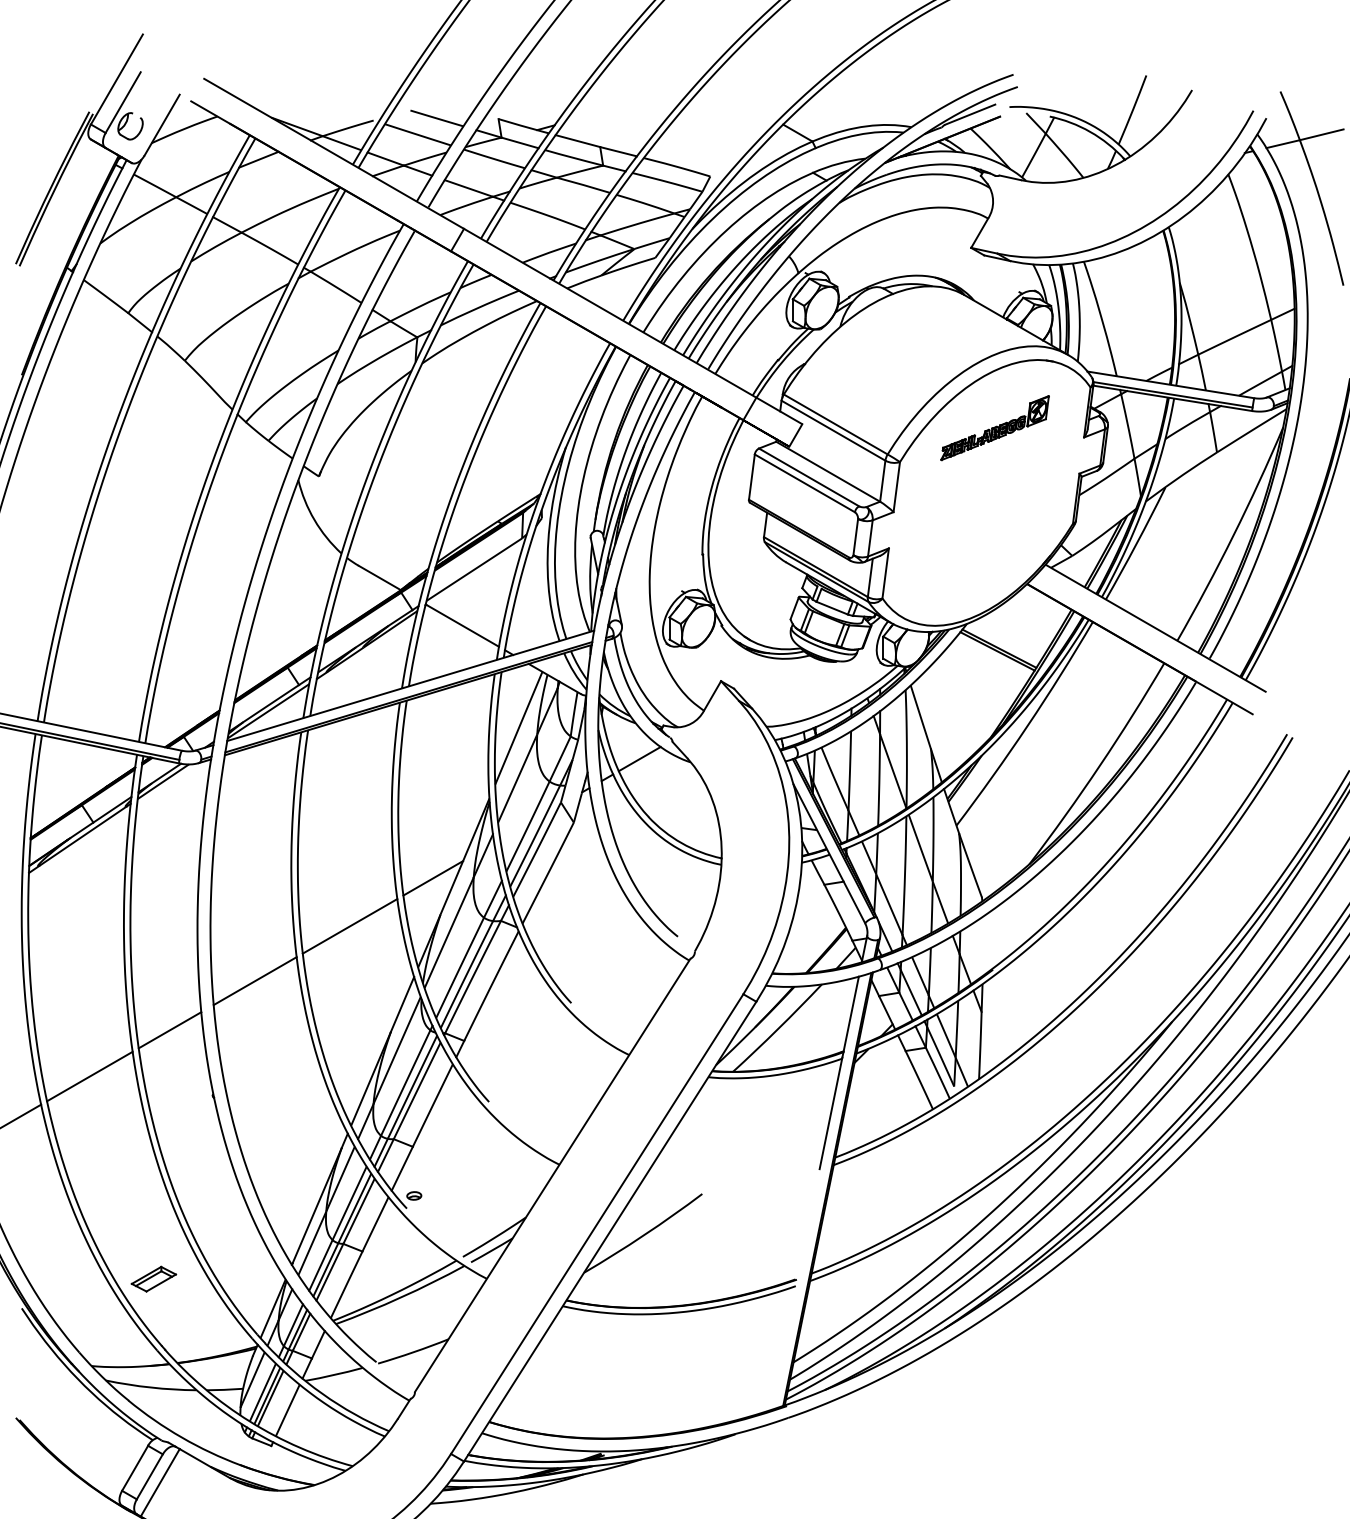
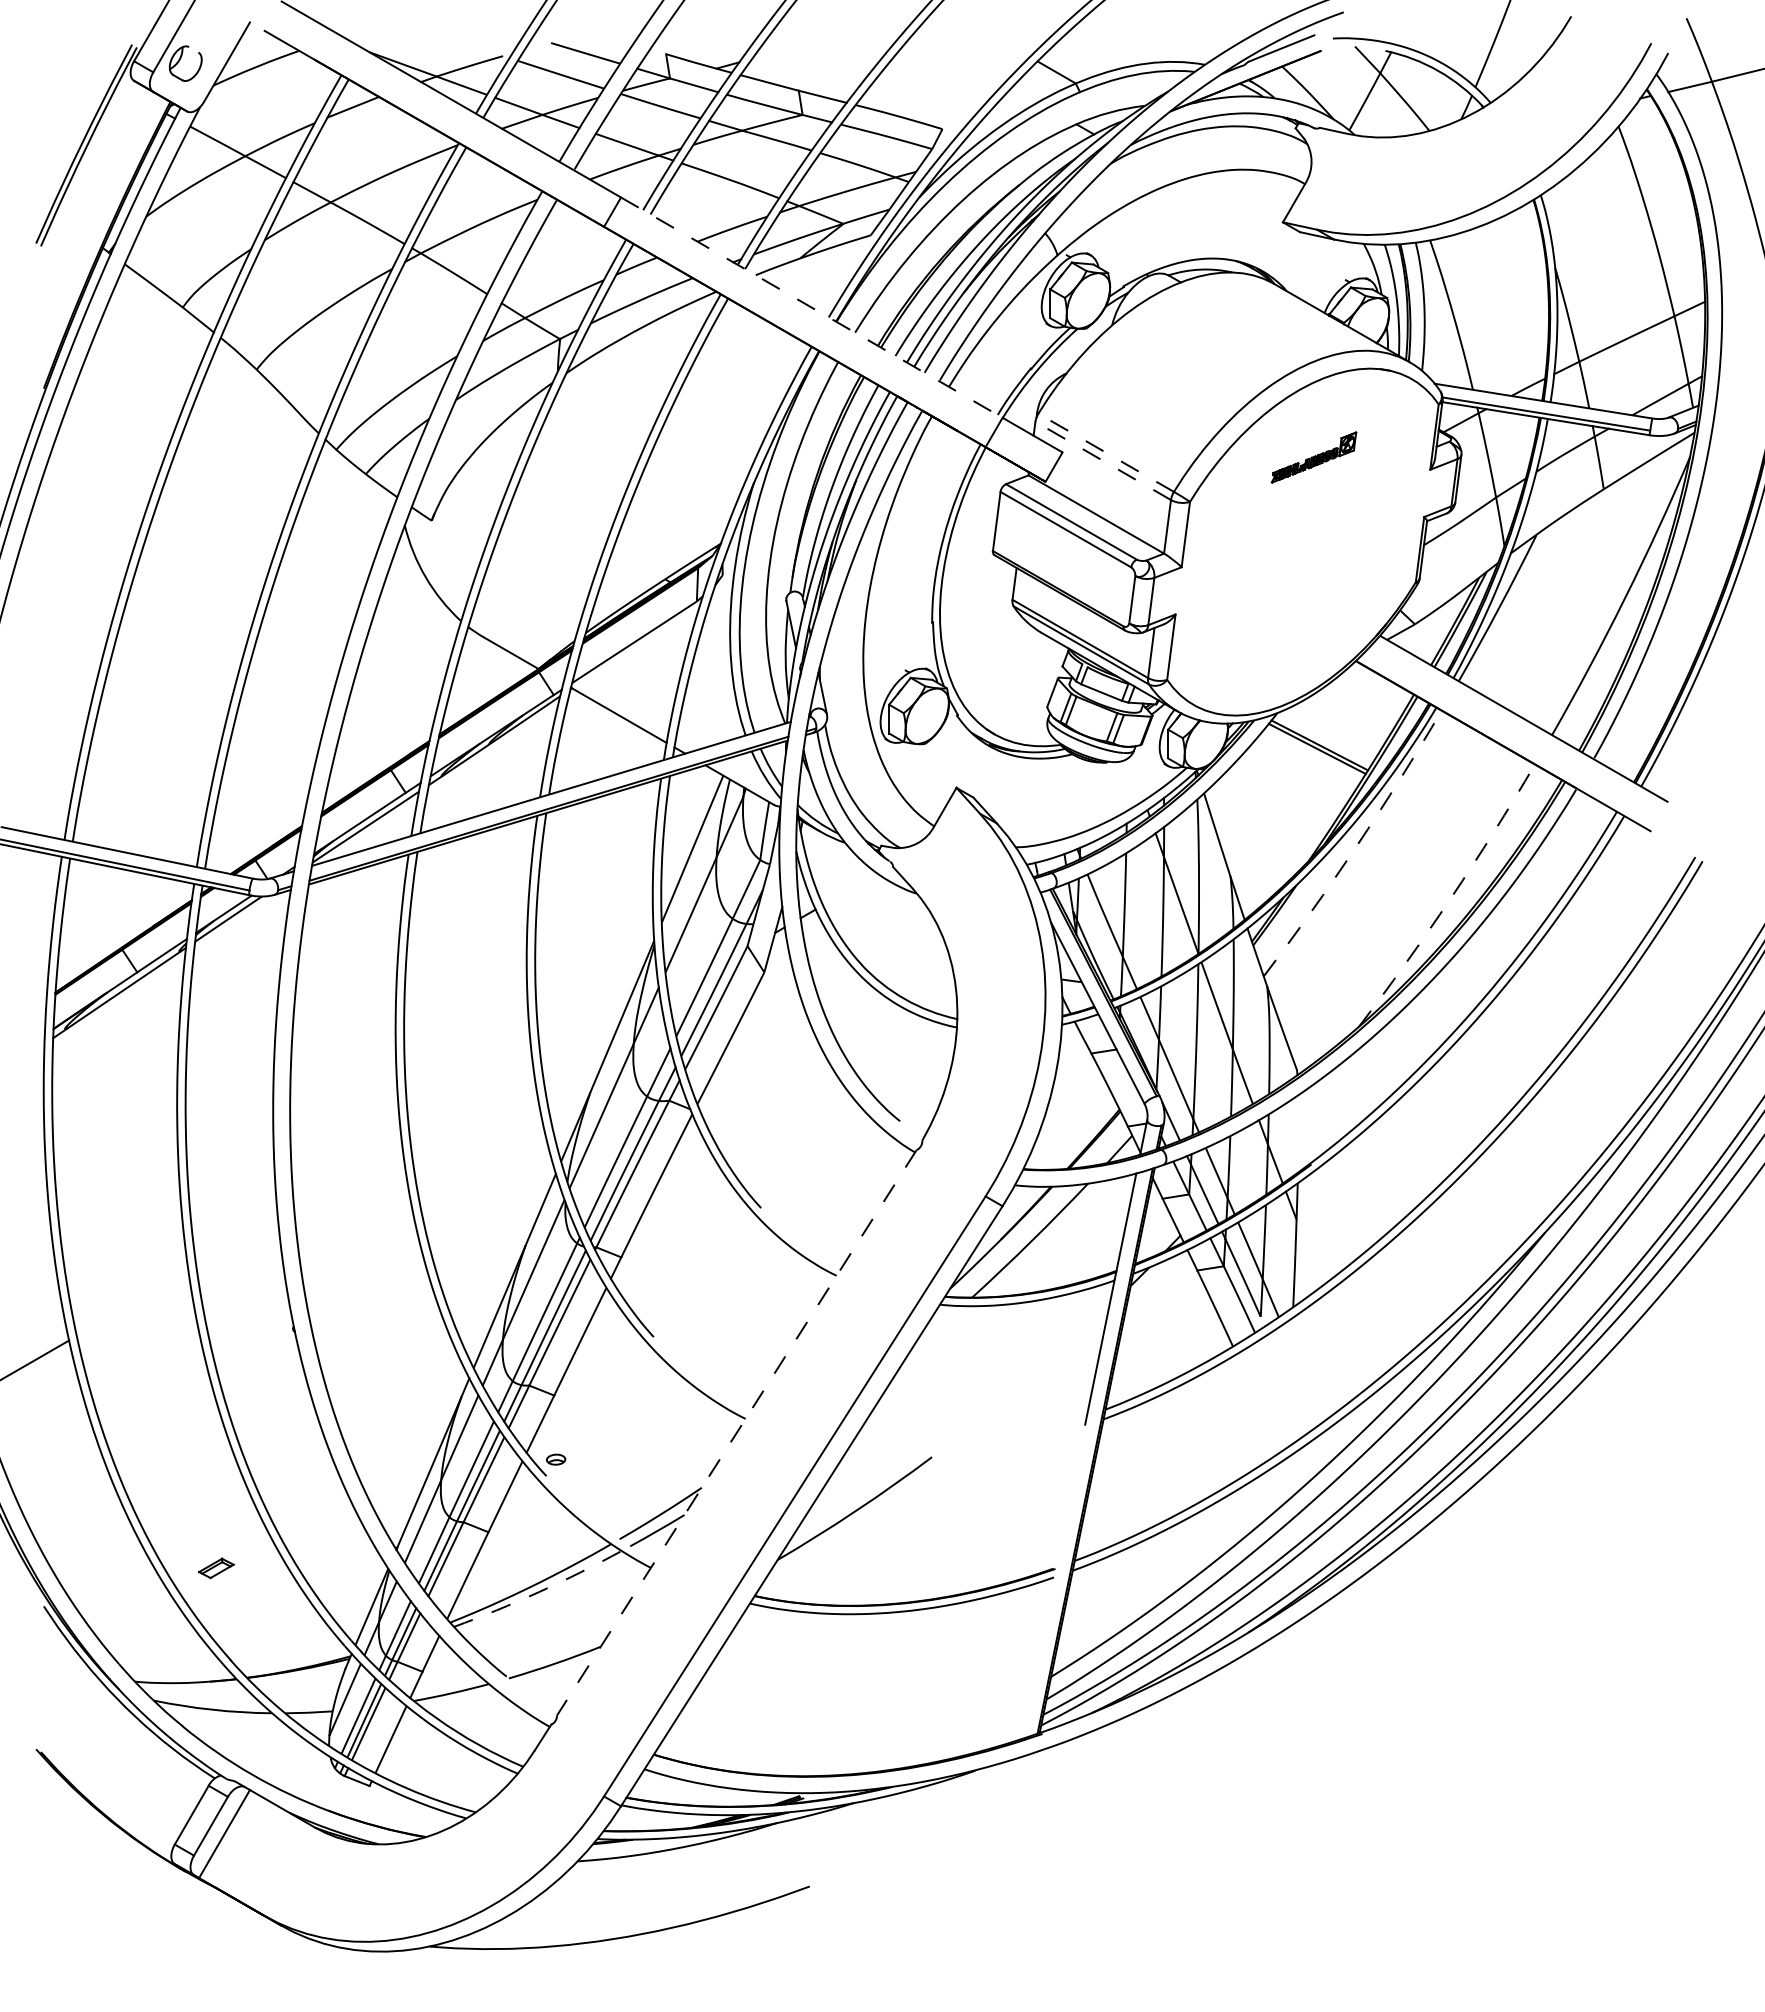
line: (610, 313) -> (812, 307), solid -> dashed
line: (835, 424) -> (1105, 452), solid -> dashed
part: (994, 428) -> (1313, 457), size x0.6
line: (832, 430) -> (1102, 460), solid -> dashed
arc: (1027, 726) -> (1356, 846), solid -> dashed
line: (639, 759) -> (850, 889), removed
arc: (1099, 765) -> (1450, 898), solid -> dashed
line: (432, 877) -> (580, 1044), removed
line: (350, 926) -> (472, 1107), removed
line: (255, 980) -> (348, 1178), removed
line: (170, 1029) -> (237, 1242), removed
line: (89, 1076) -> (132, 1303), removed
line: (552, 1175) -> (736, 1432), solid -> dashed
part: (154, 1279) -> (216, 1568), size x0.6
arc: (401, 1297) -> (539, 1592), solid -> dashed

